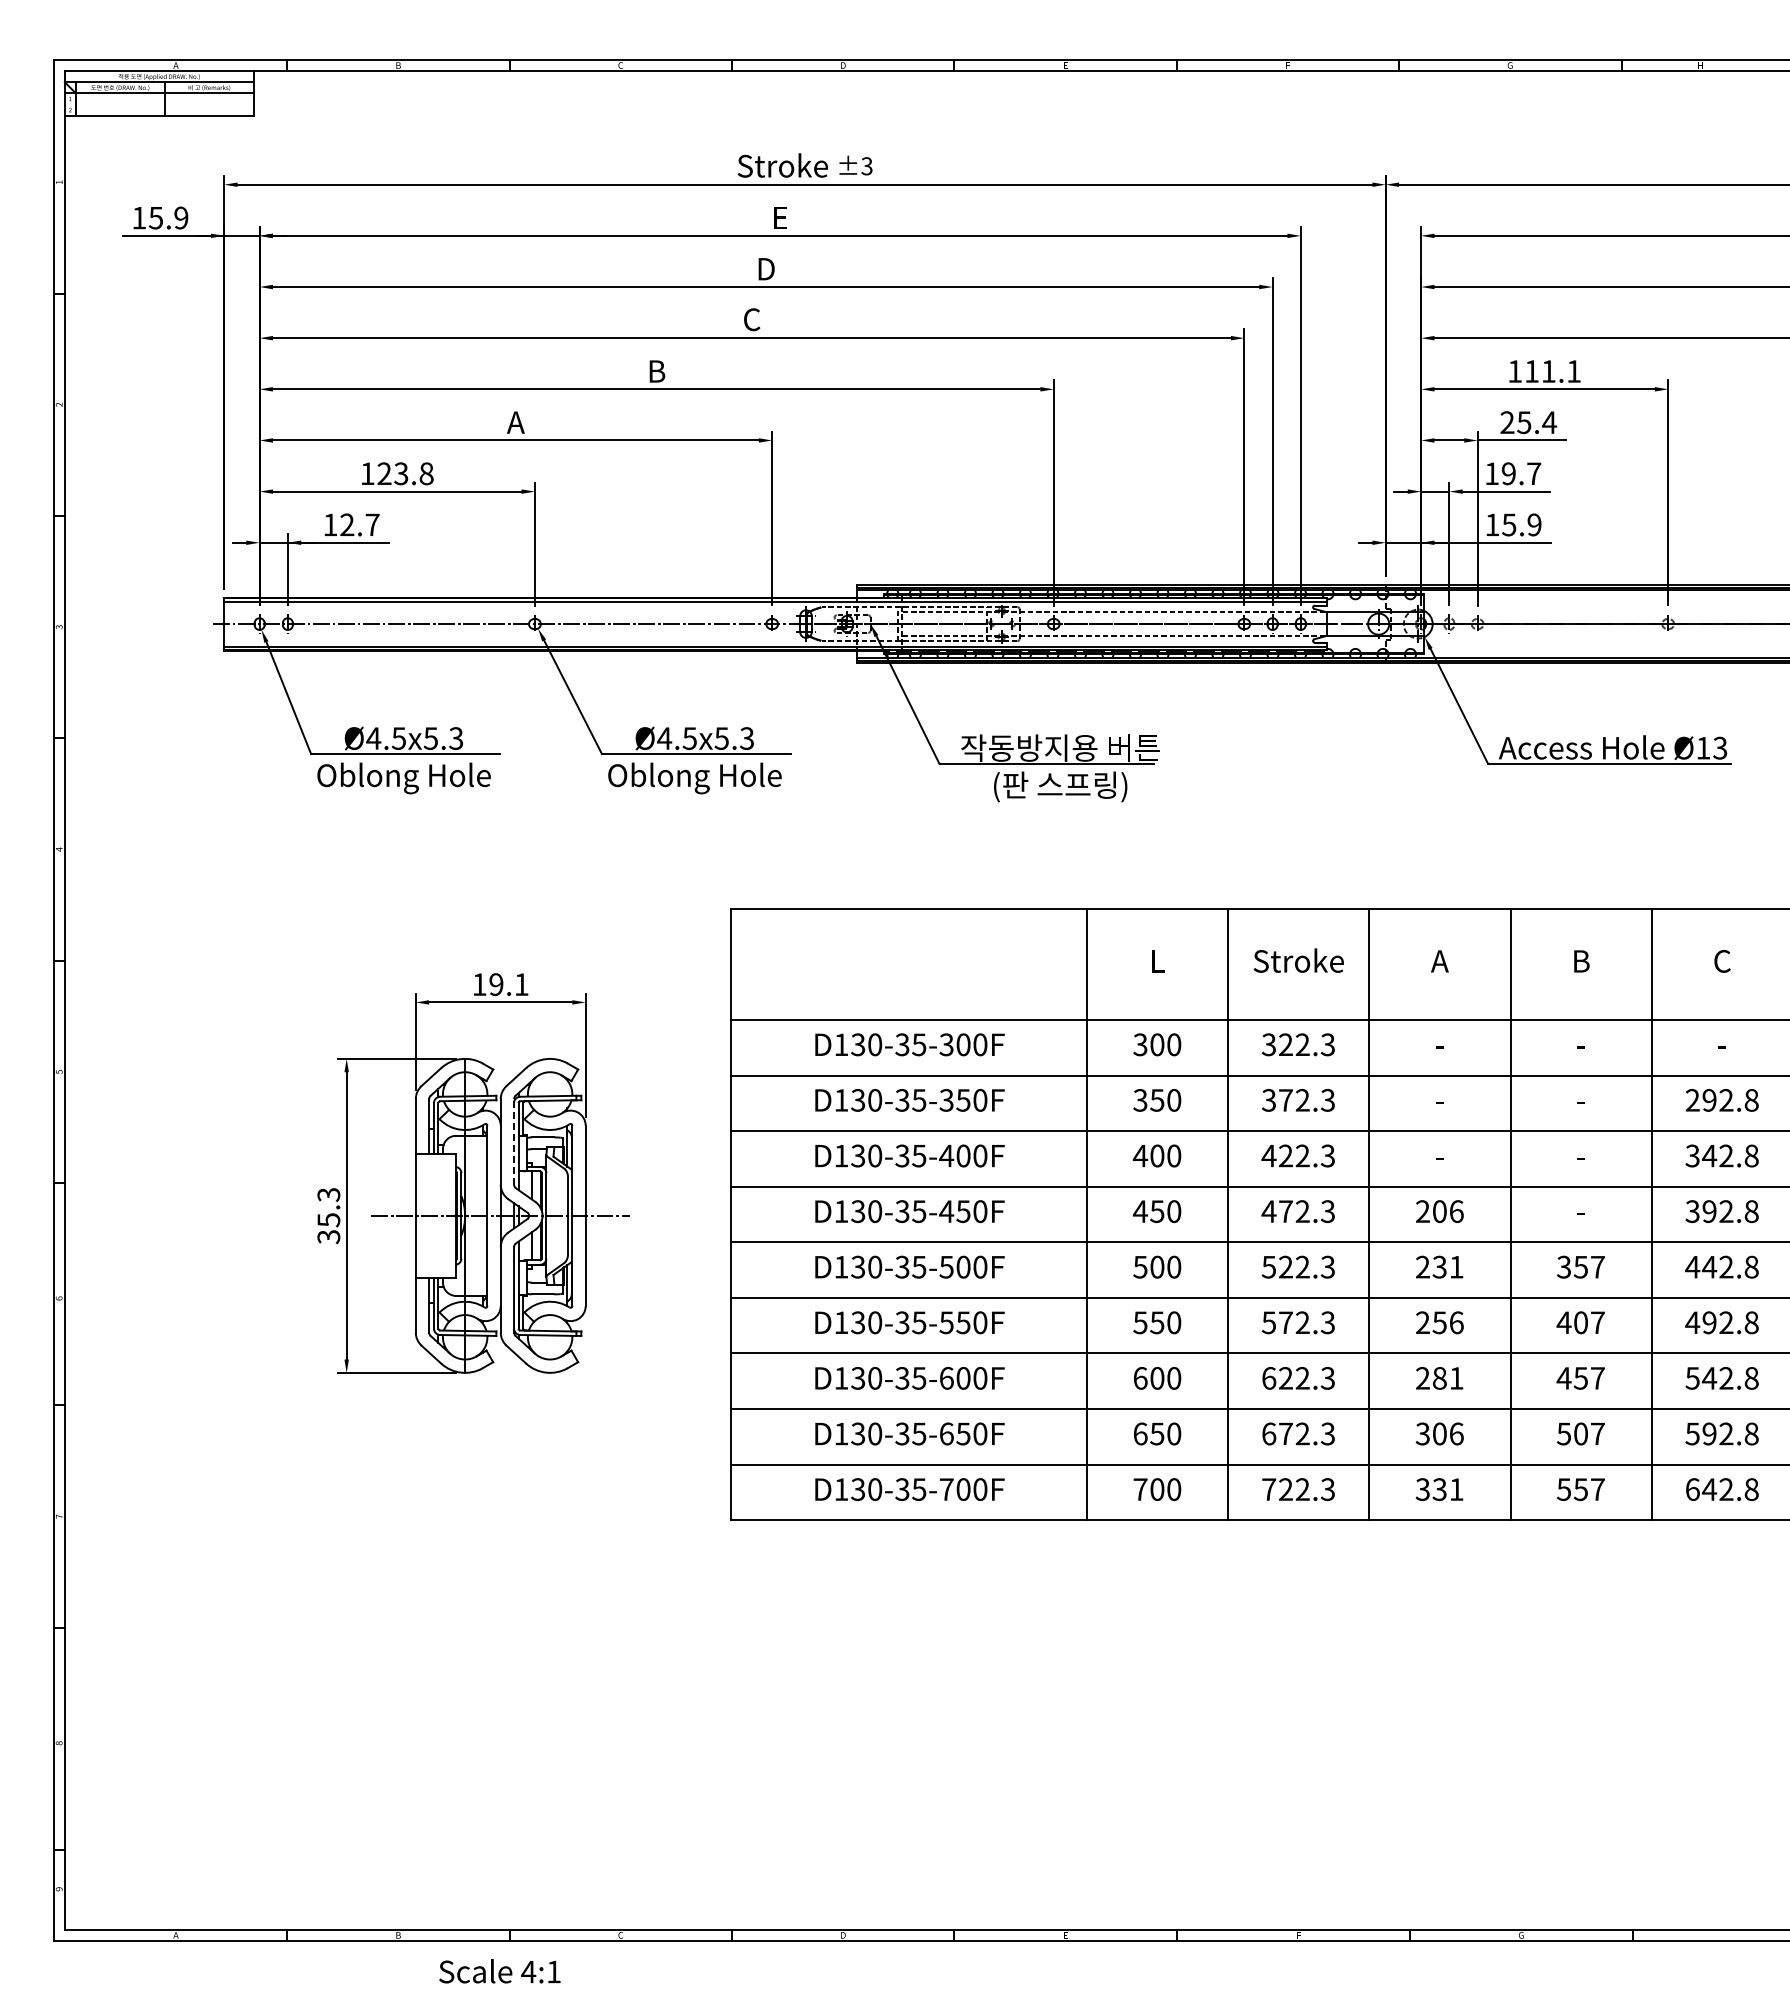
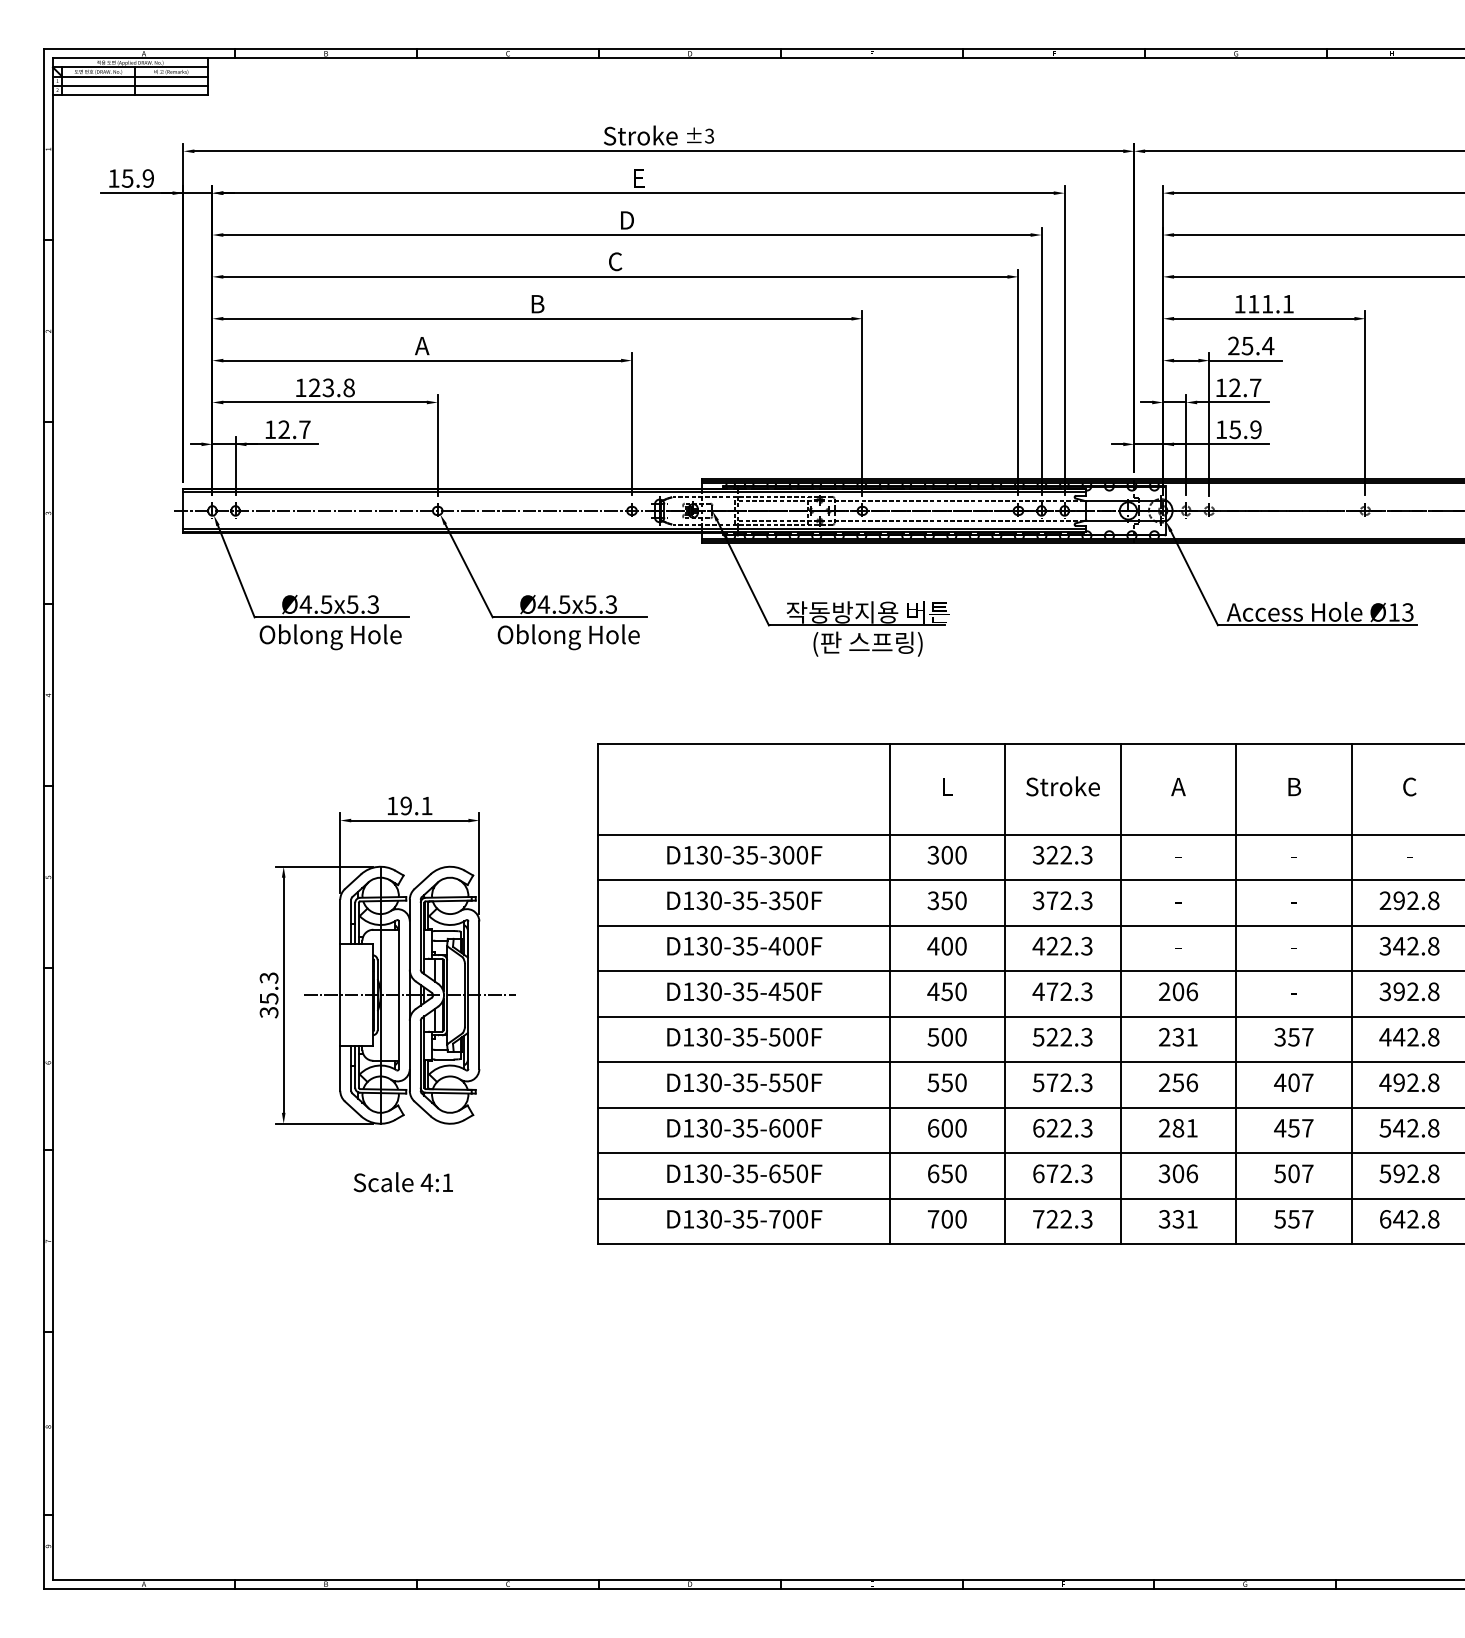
line: (158, 104) -> (129, 85), added
text: (1508, 473) -> (1234, 387), 19.7 -> 12.7
line: (514, 1141) -> (421, 934), dashed -> solid
text: (499, 1971) -> (403, 1182), moved

